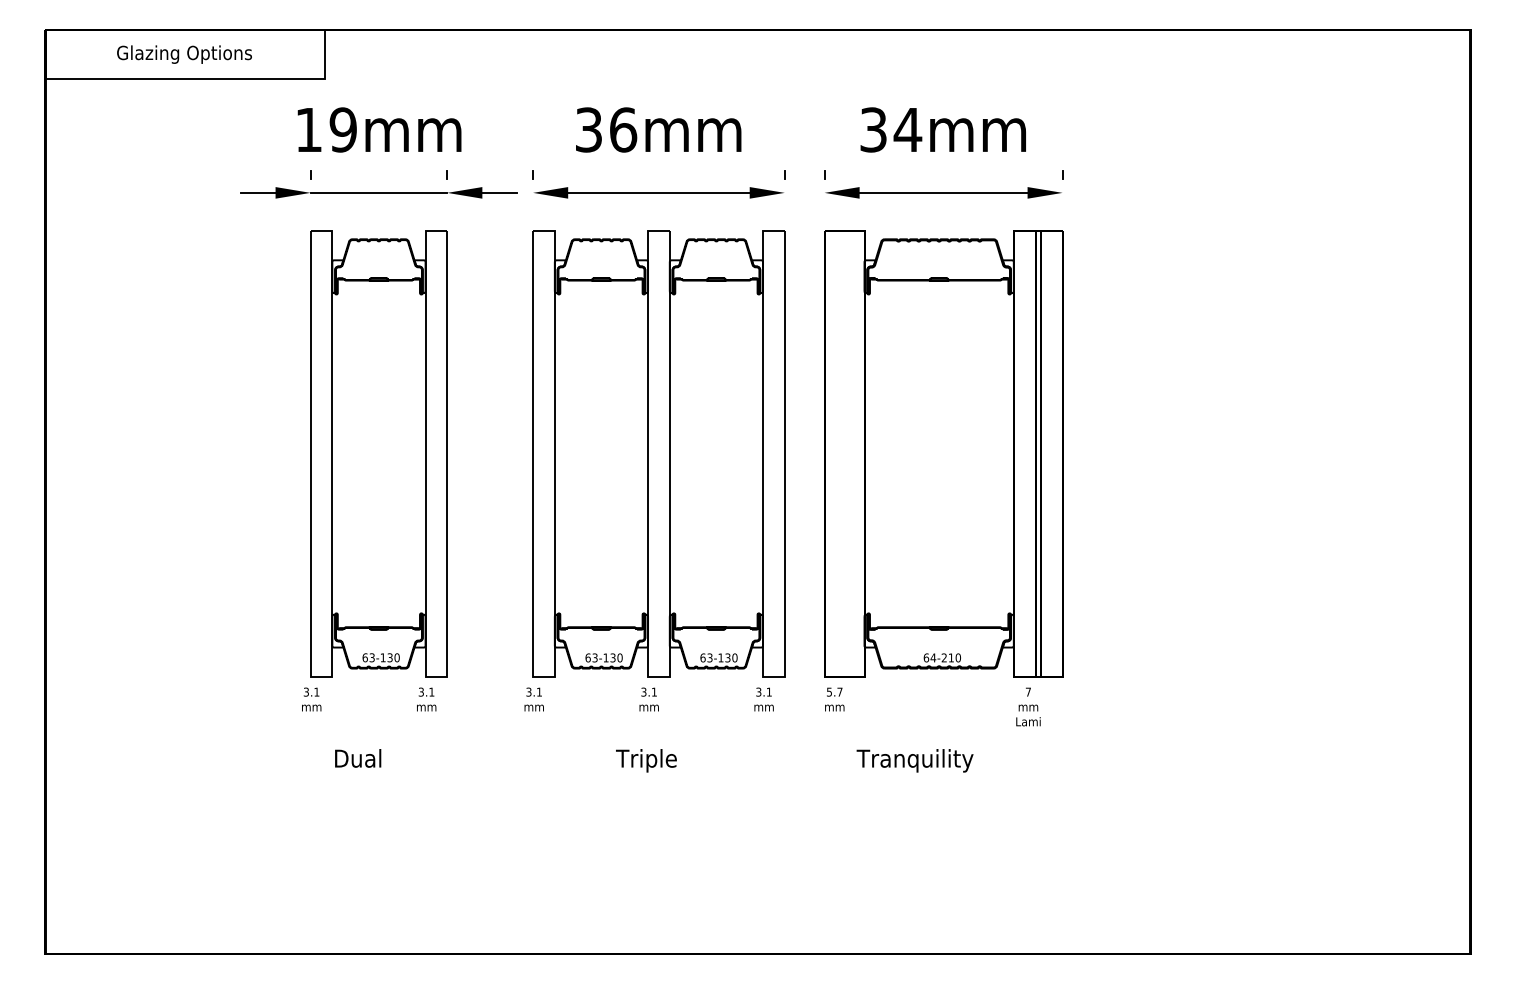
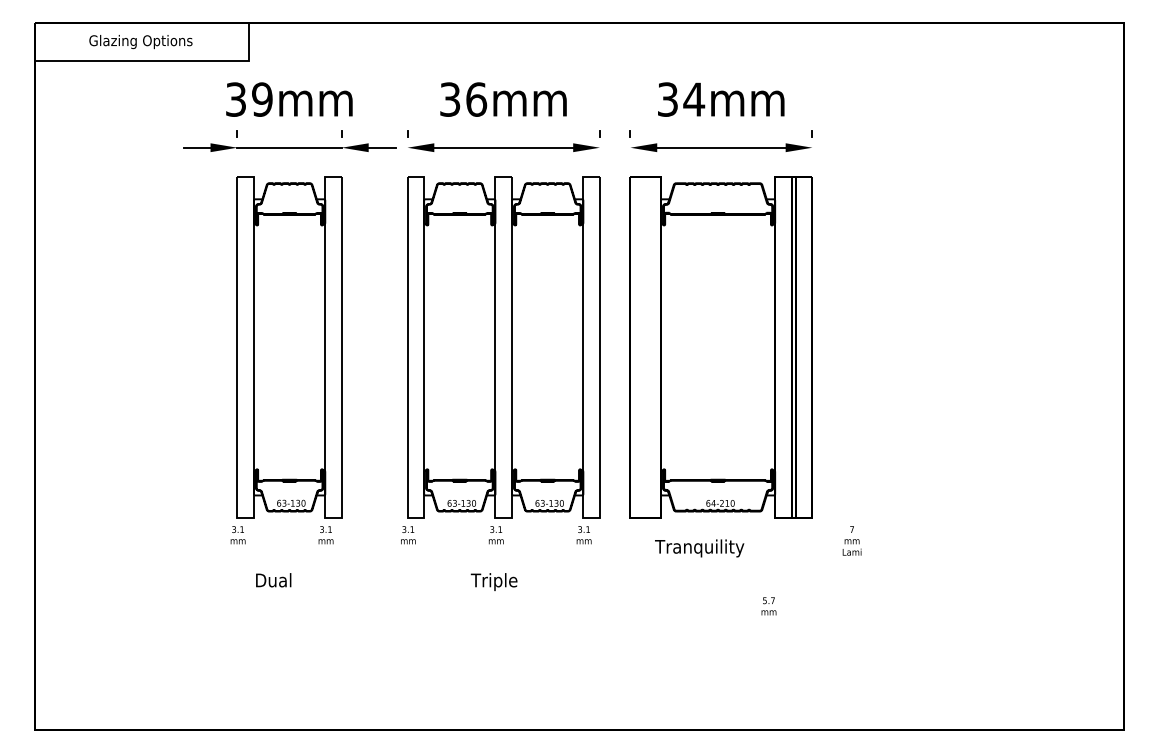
text: (308, 129) -> (235, 99), 19mm -> 39mm
text: (834, 699) -> (768, 606), moved
text: (1028, 706) -> (852, 540), moved
text: (914, 760) -> (699, 548), moved

